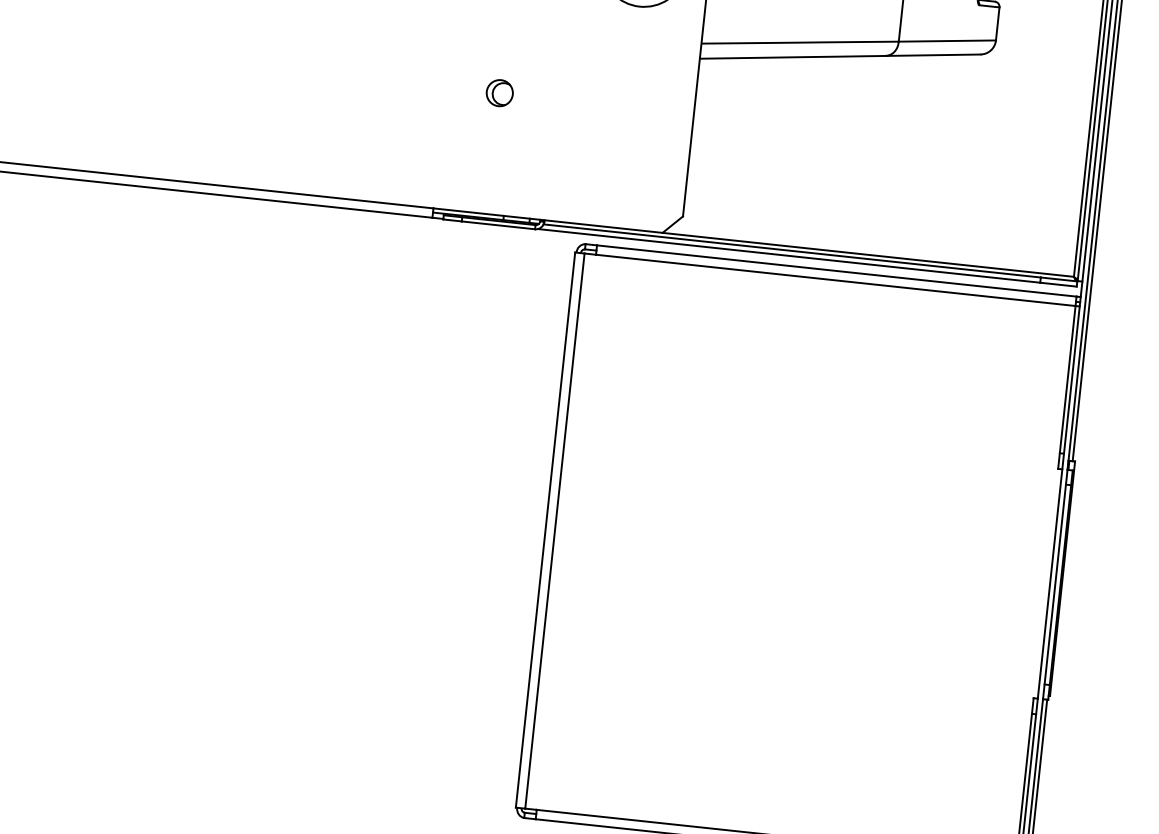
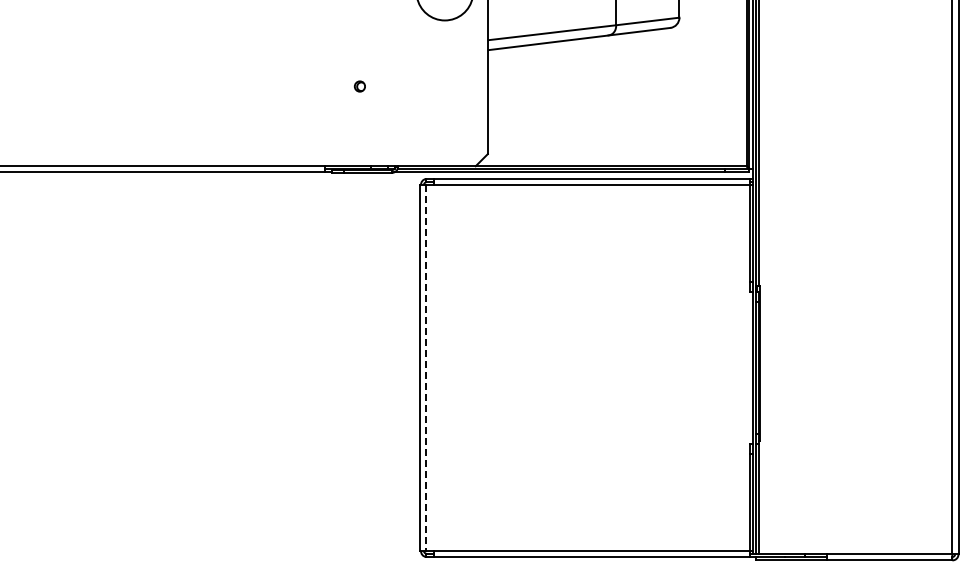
part: (499, 92) -> (359, 86), size x0.6
line: (555, 530) -> (426, 367), solid -> dashed

